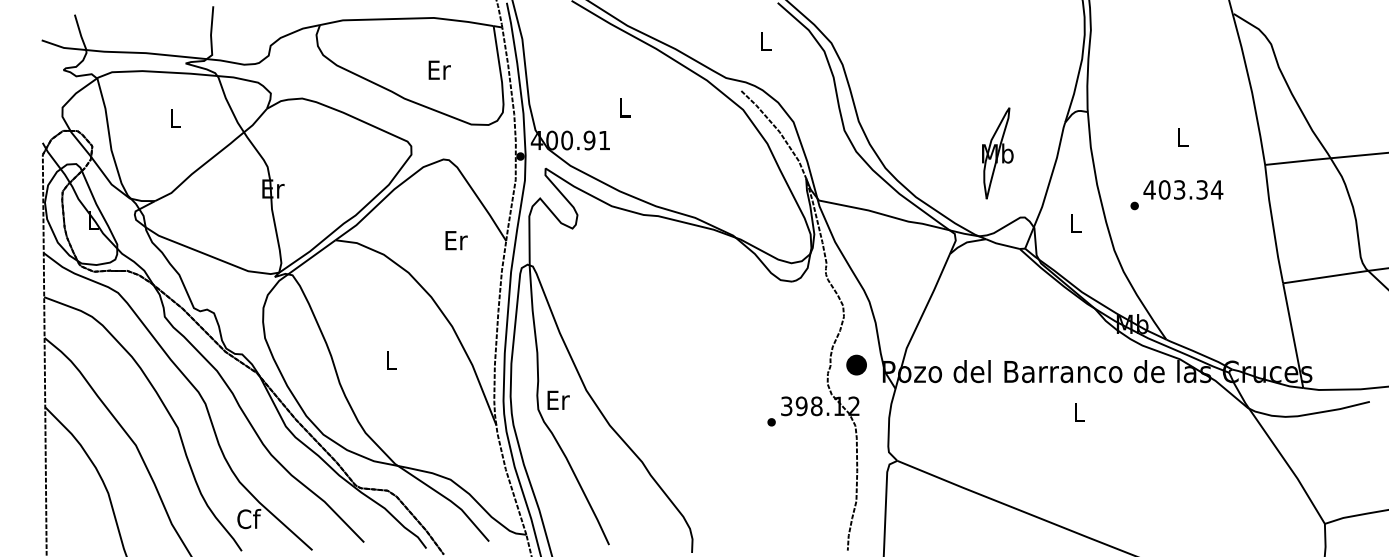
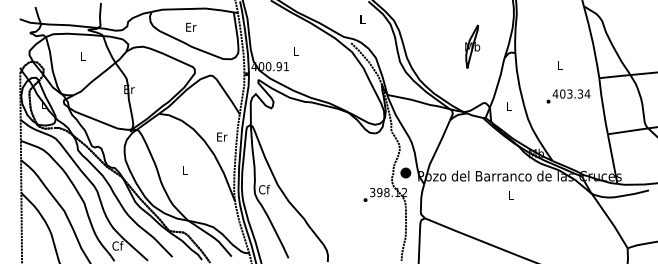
text: (440, 68) -> (191, 26), moved
part: (997, 152) -> (472, 46), moved
text: (1176, 195) -> (568, 96), moved
text: (457, 239) -> (222, 136), moved
text: (558, 399) -> (264, 189), Er -> Cf

